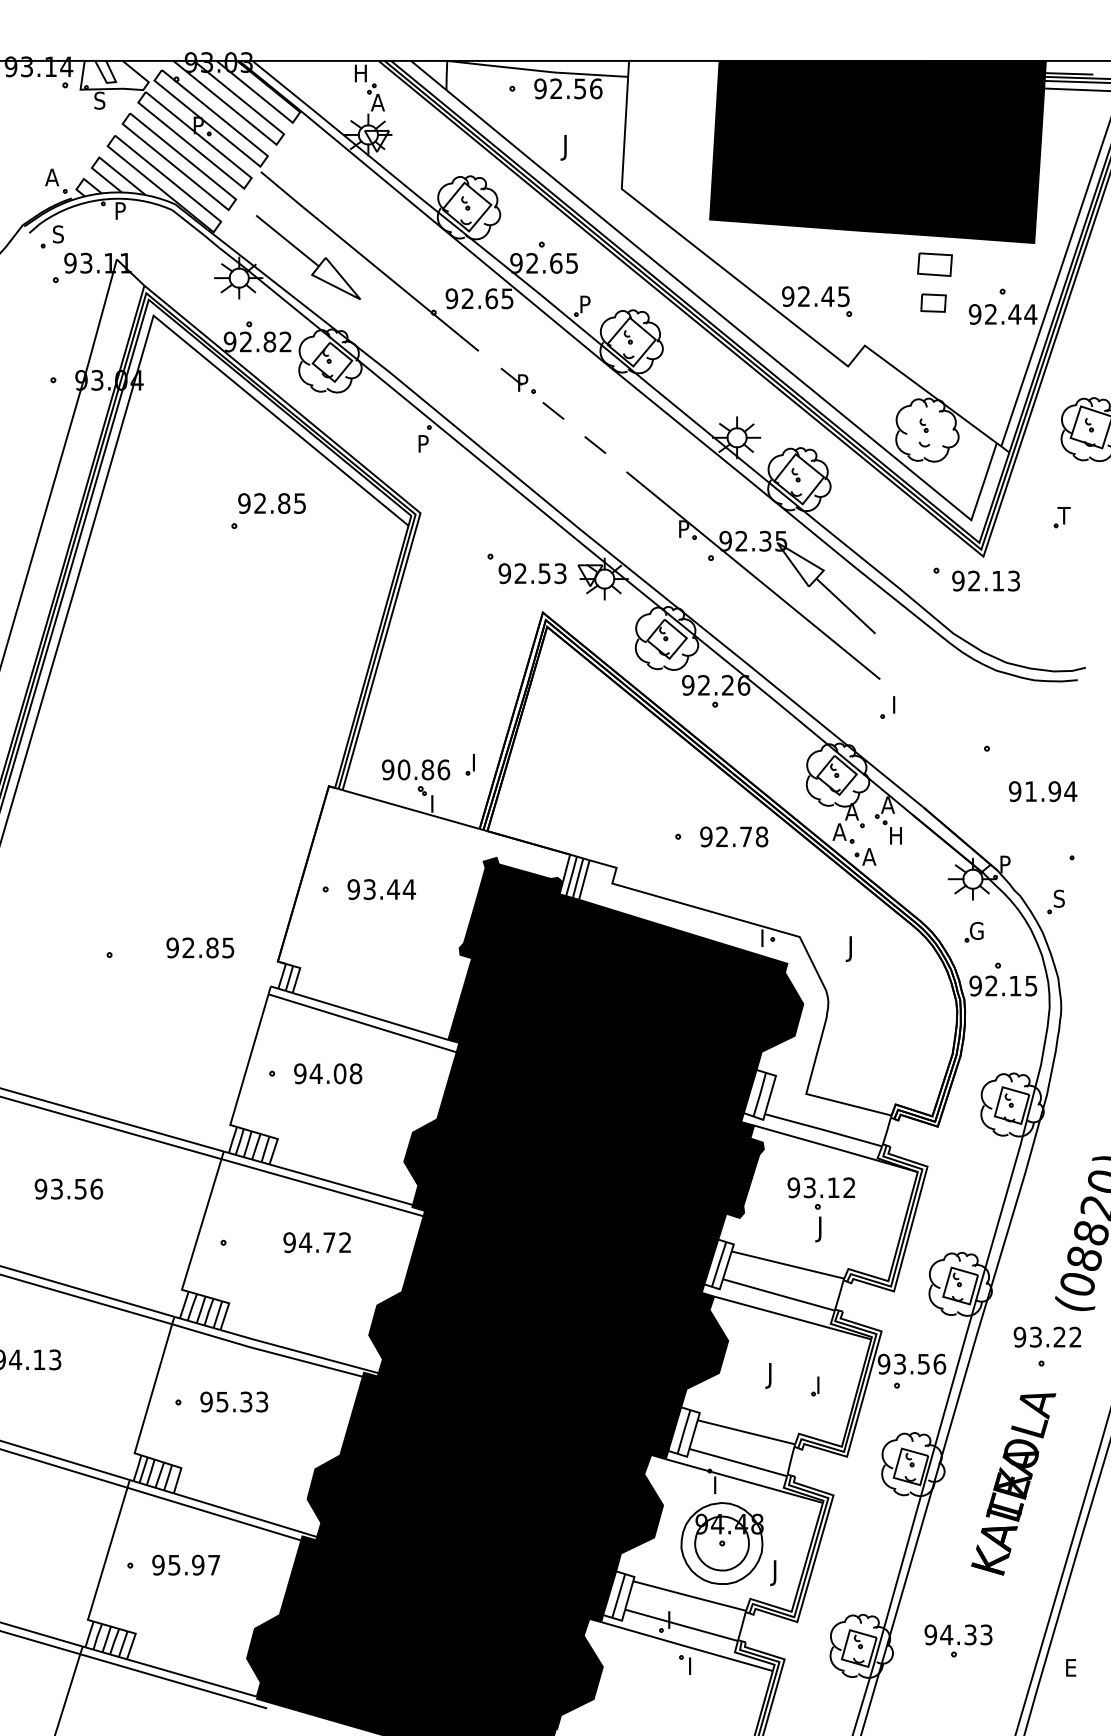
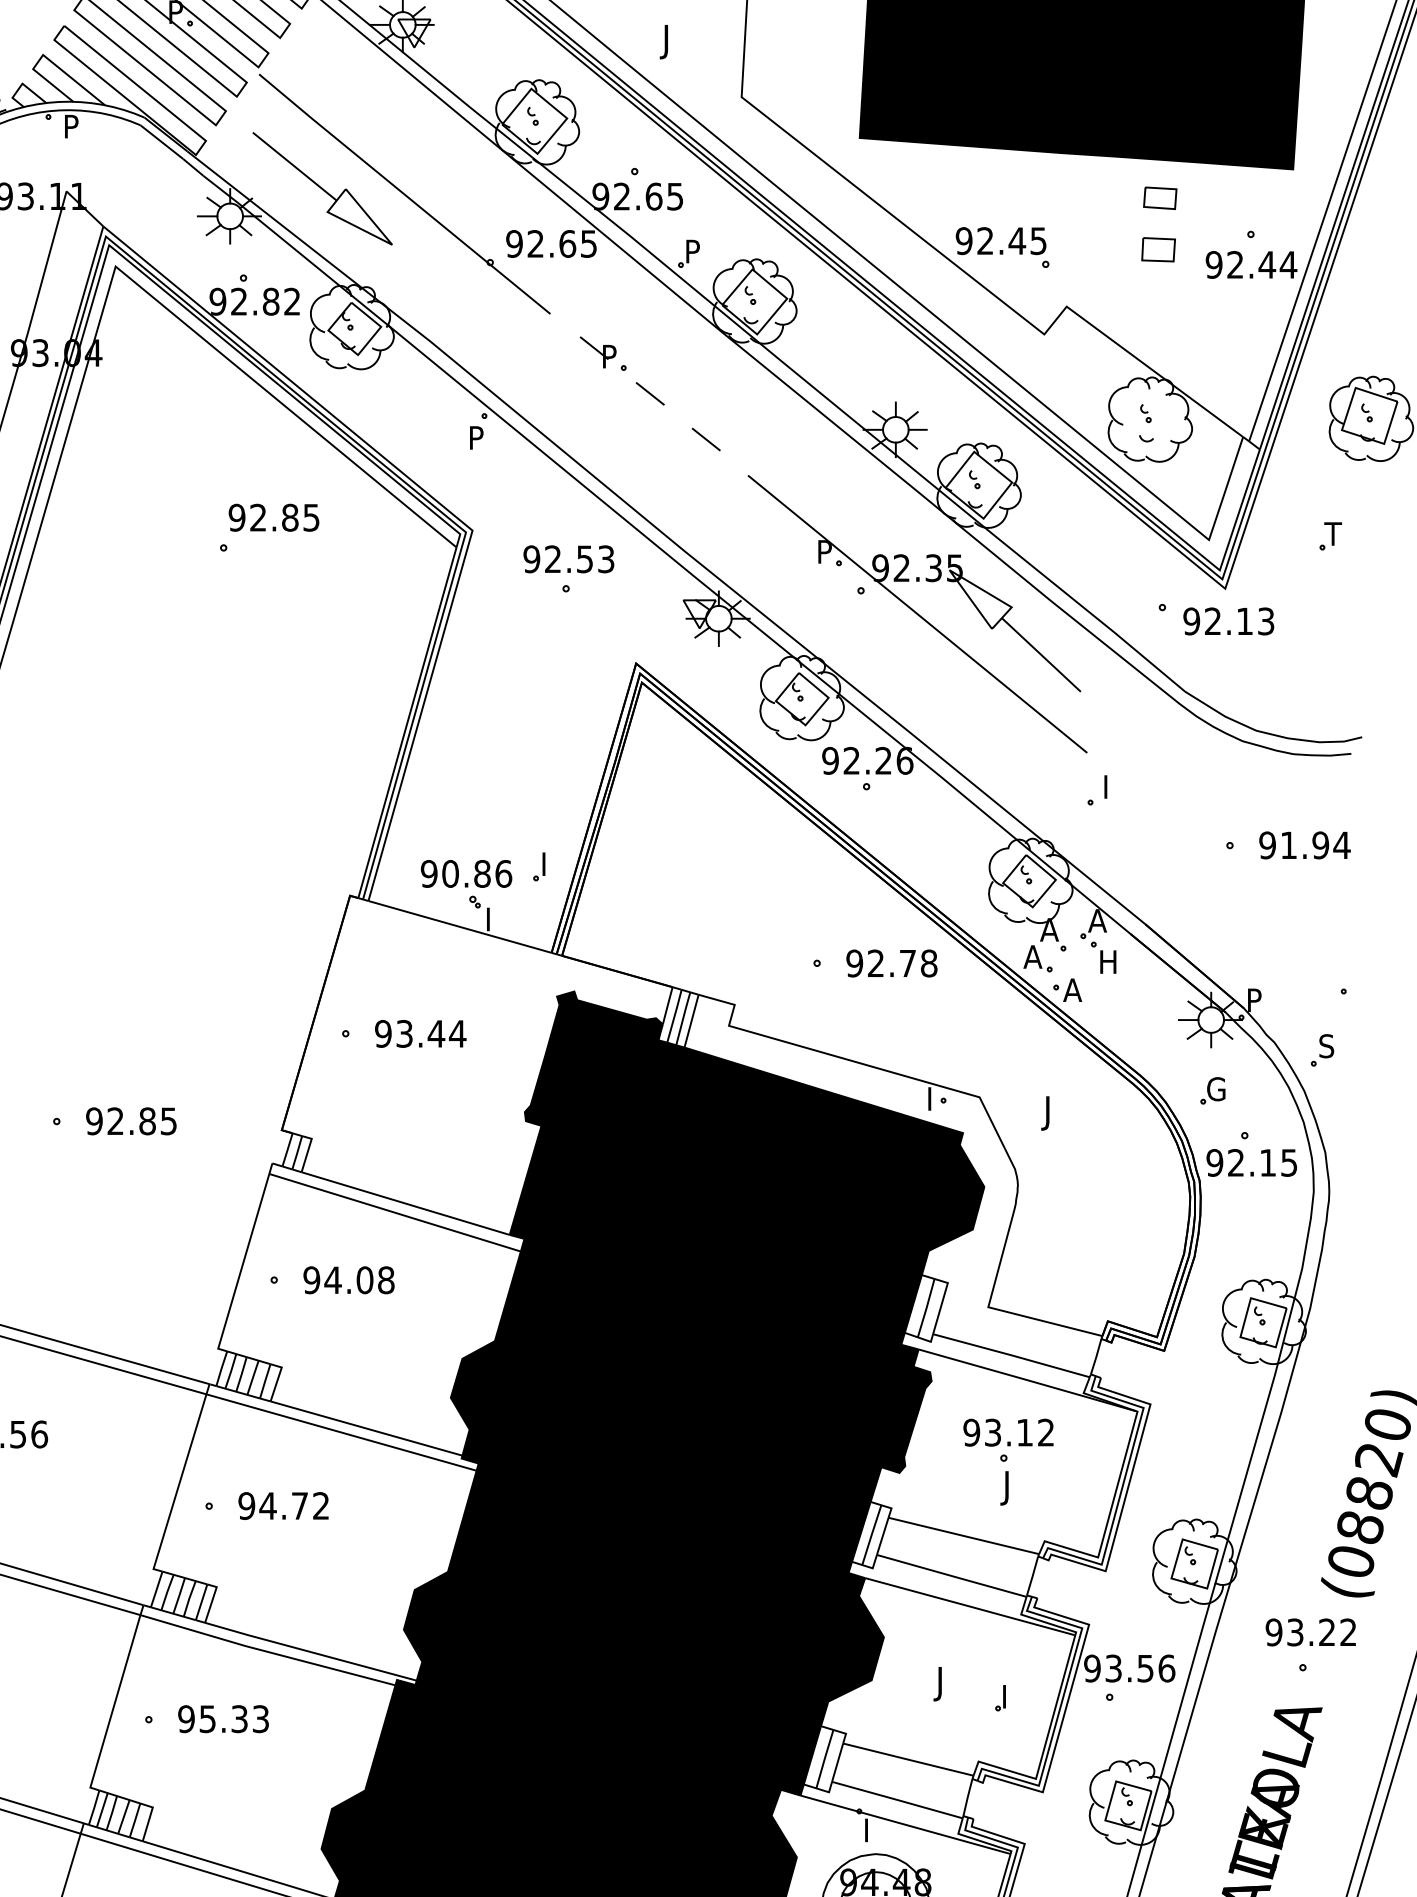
part: (934, 264) -> (1159, 198), size x0.71
text: (532, 573) -> (568, 559), moved
text: (1042, 791) -> (1304, 845), moved
text: (200, 947) -> (131, 1120), moved
text: (316, 1242) -> (282, 1505), moved

